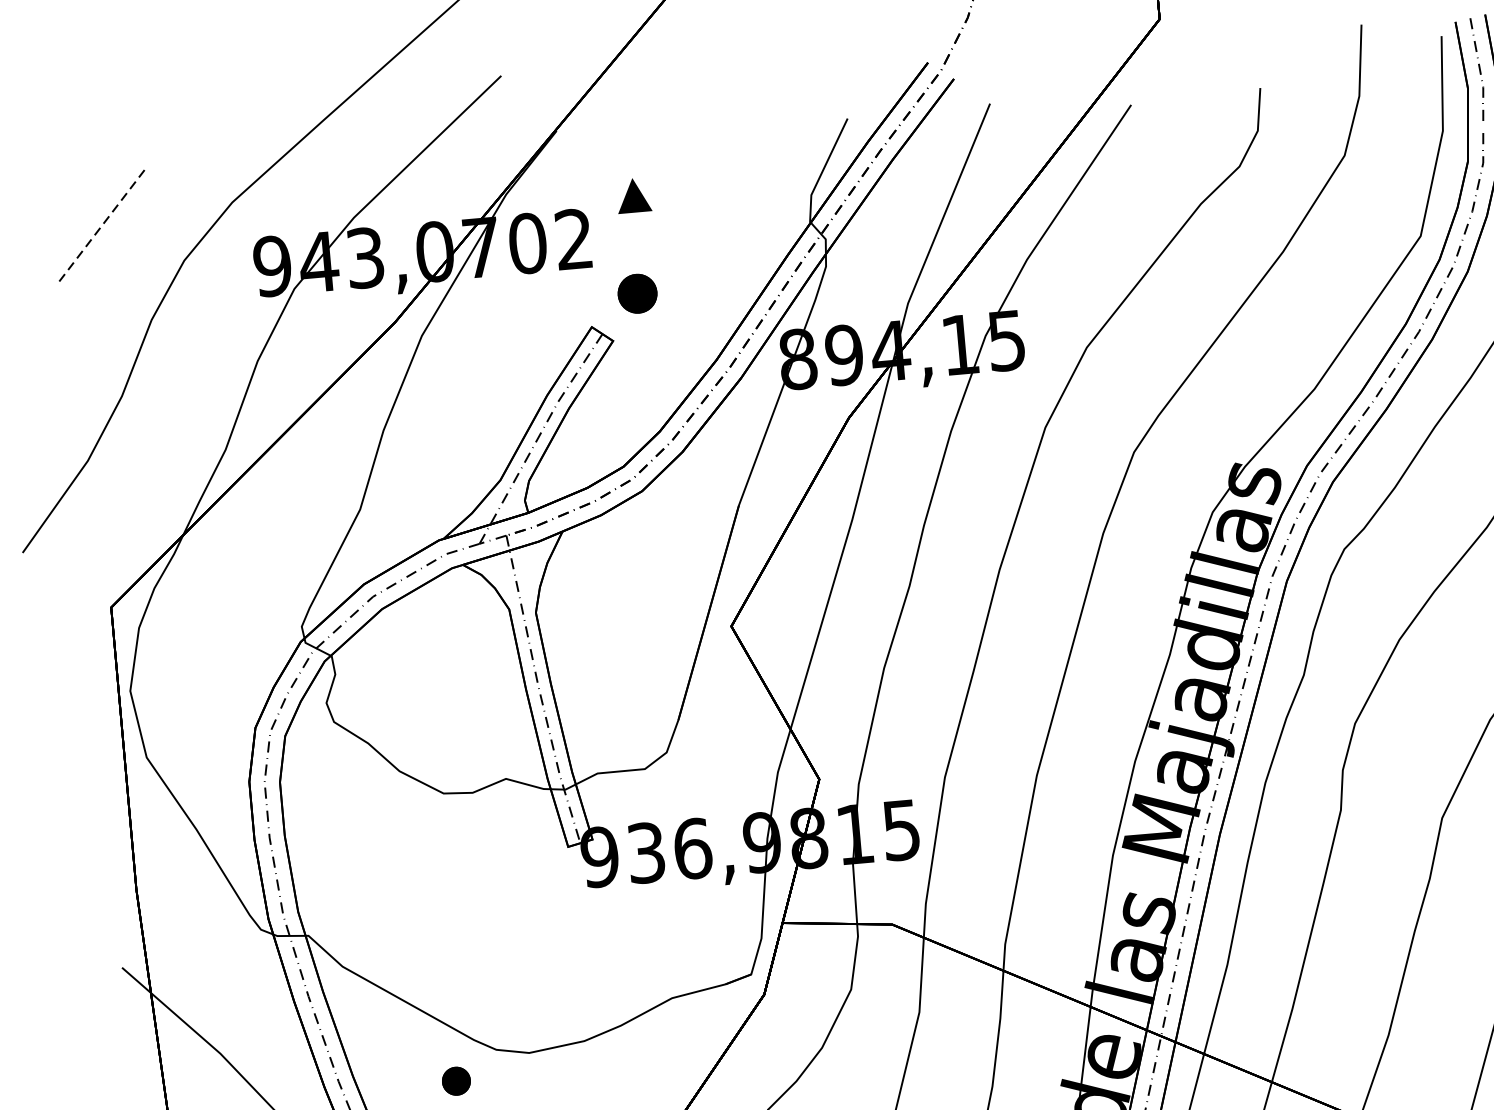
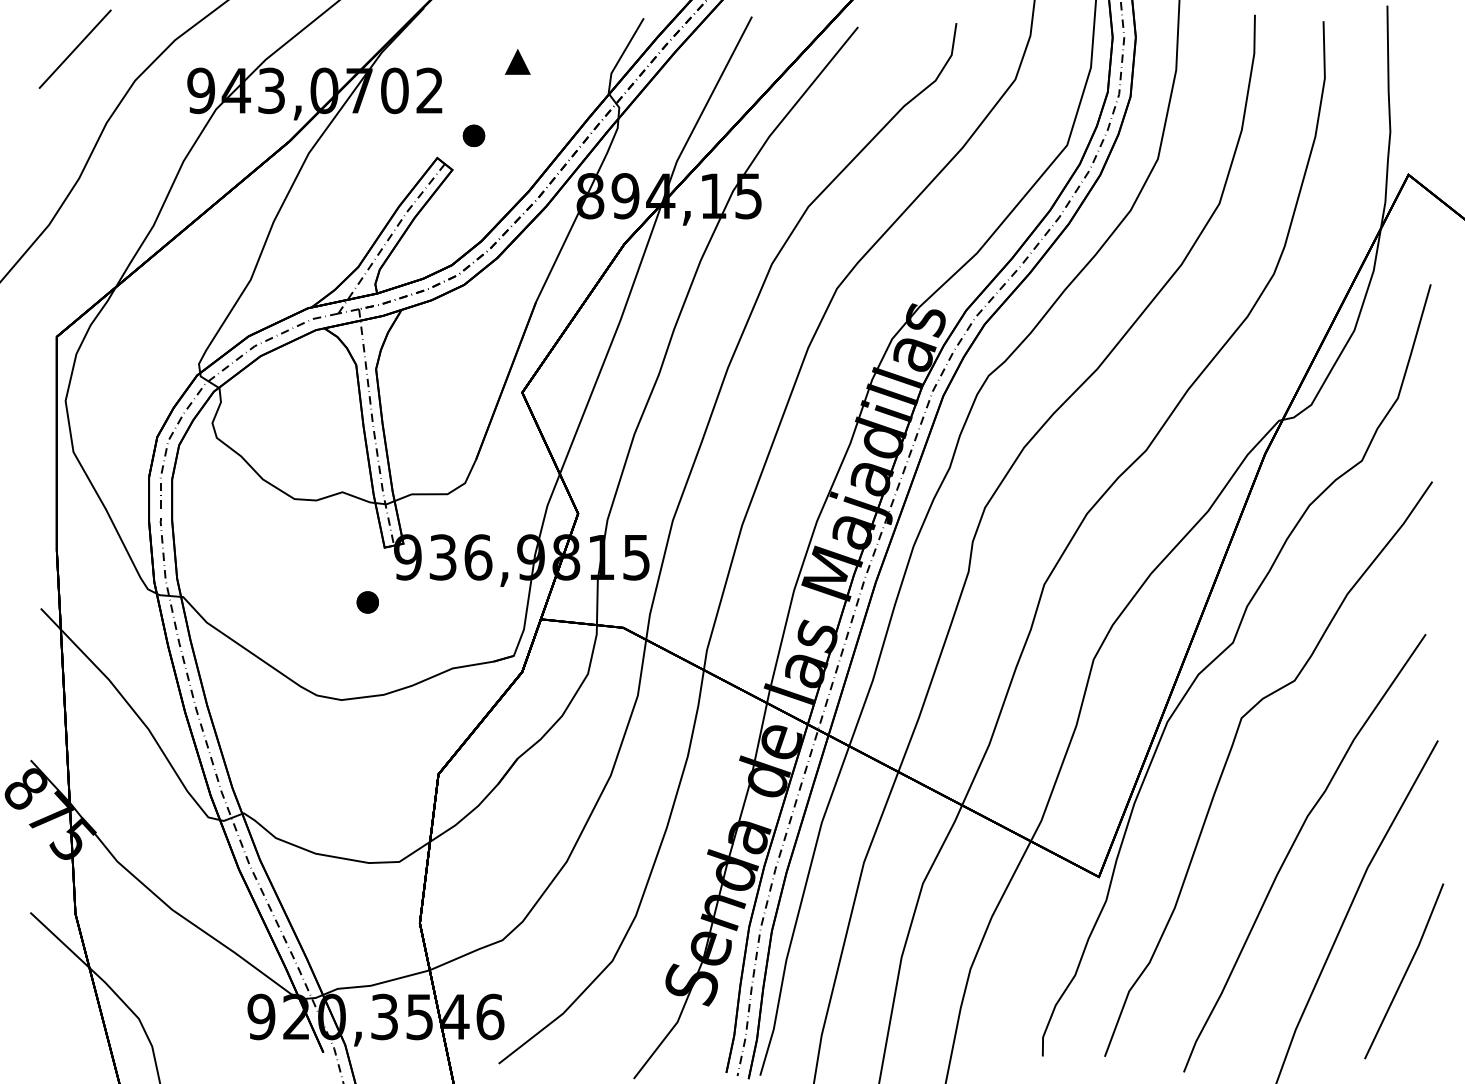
part: (633, 195) -> (517, 61), moved
line: (100, 226) -> (74, 49), dashed -> solid
part: (636, 293) -> (473, 135), size x0.71
part: (456, 1081) -> (367, 602), moved

